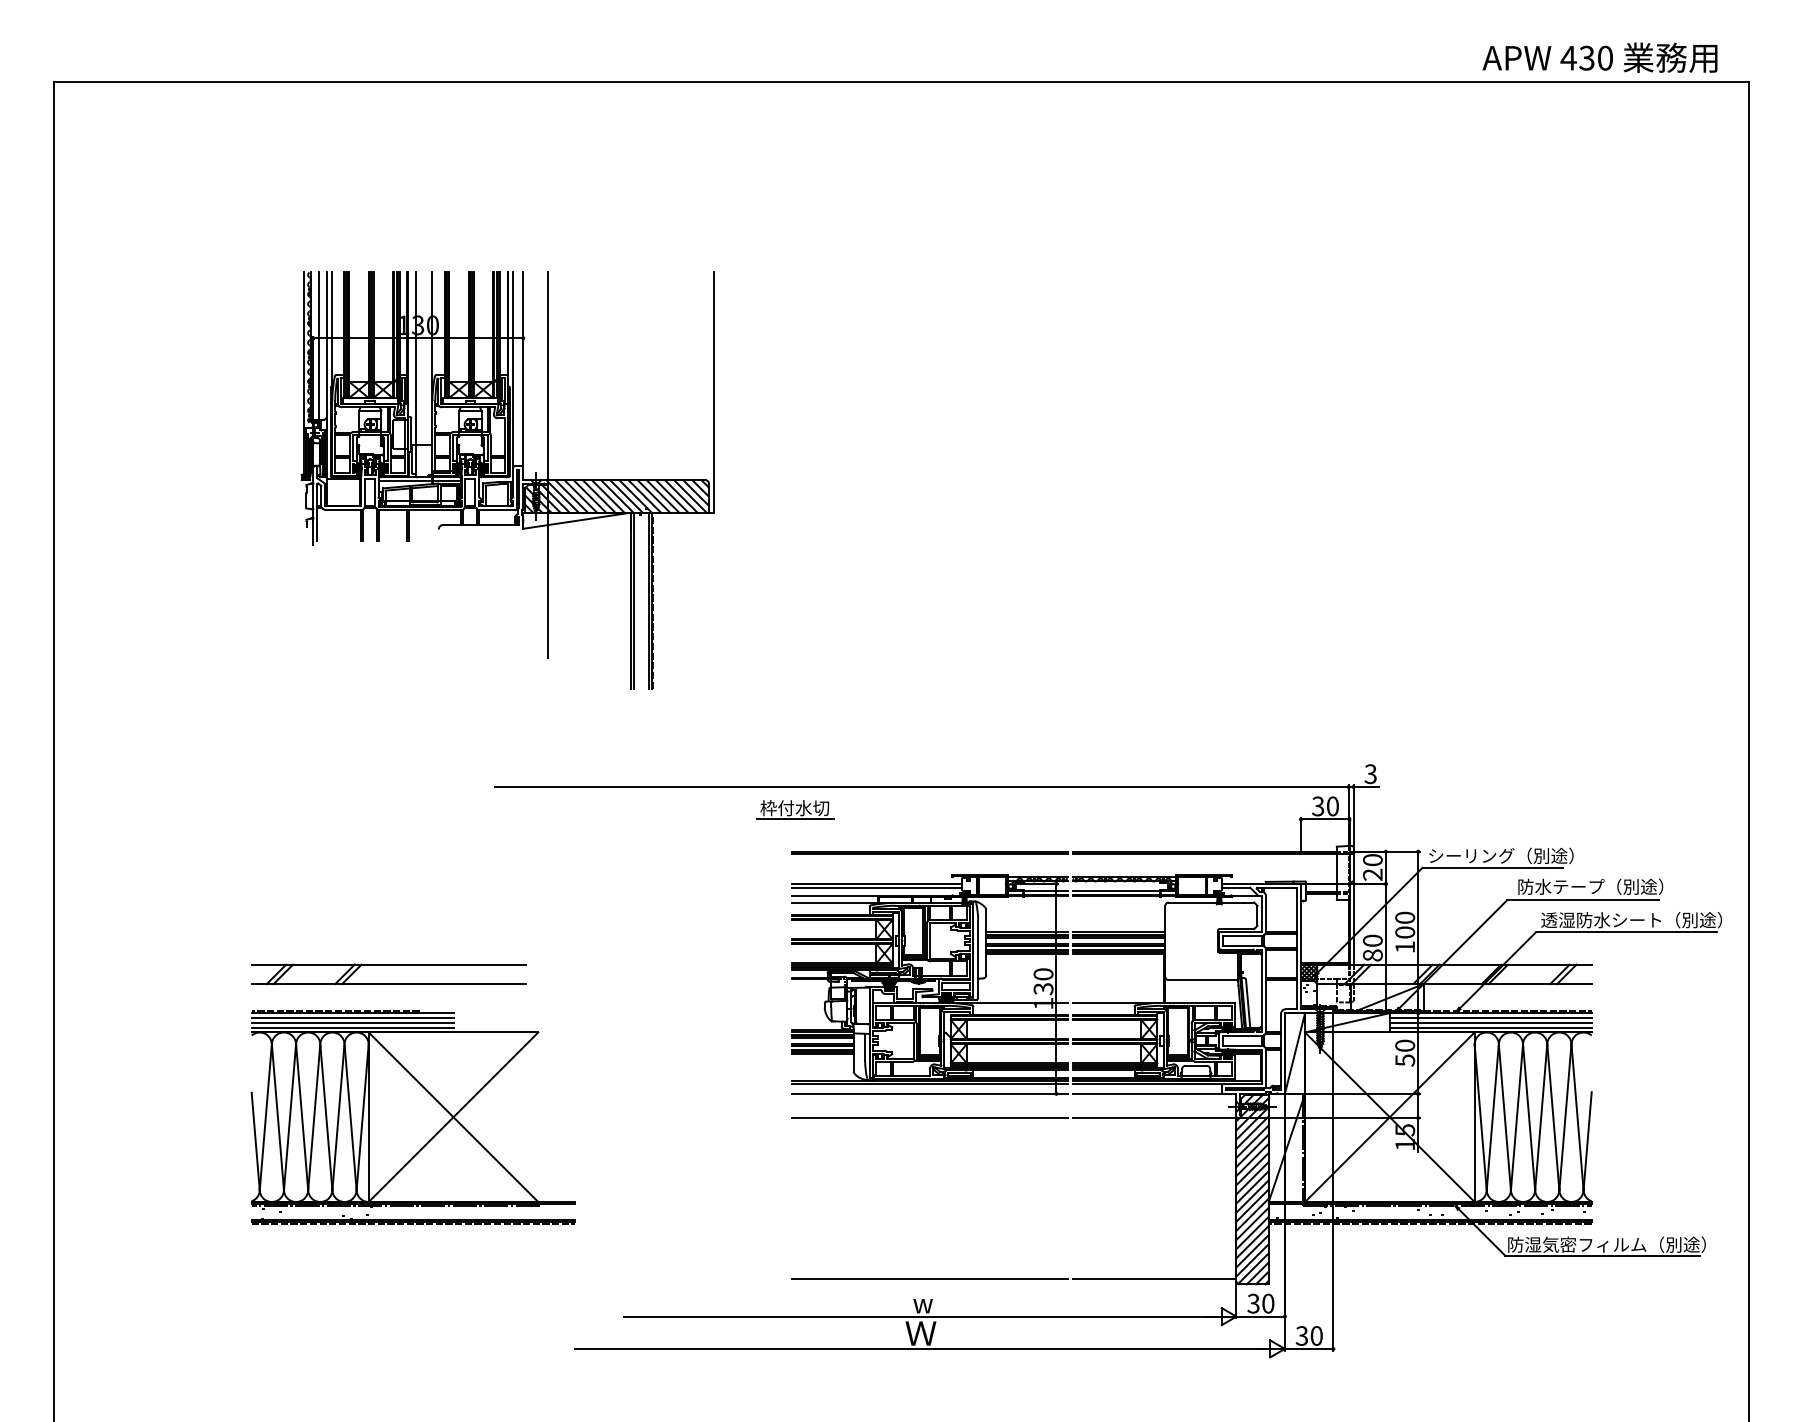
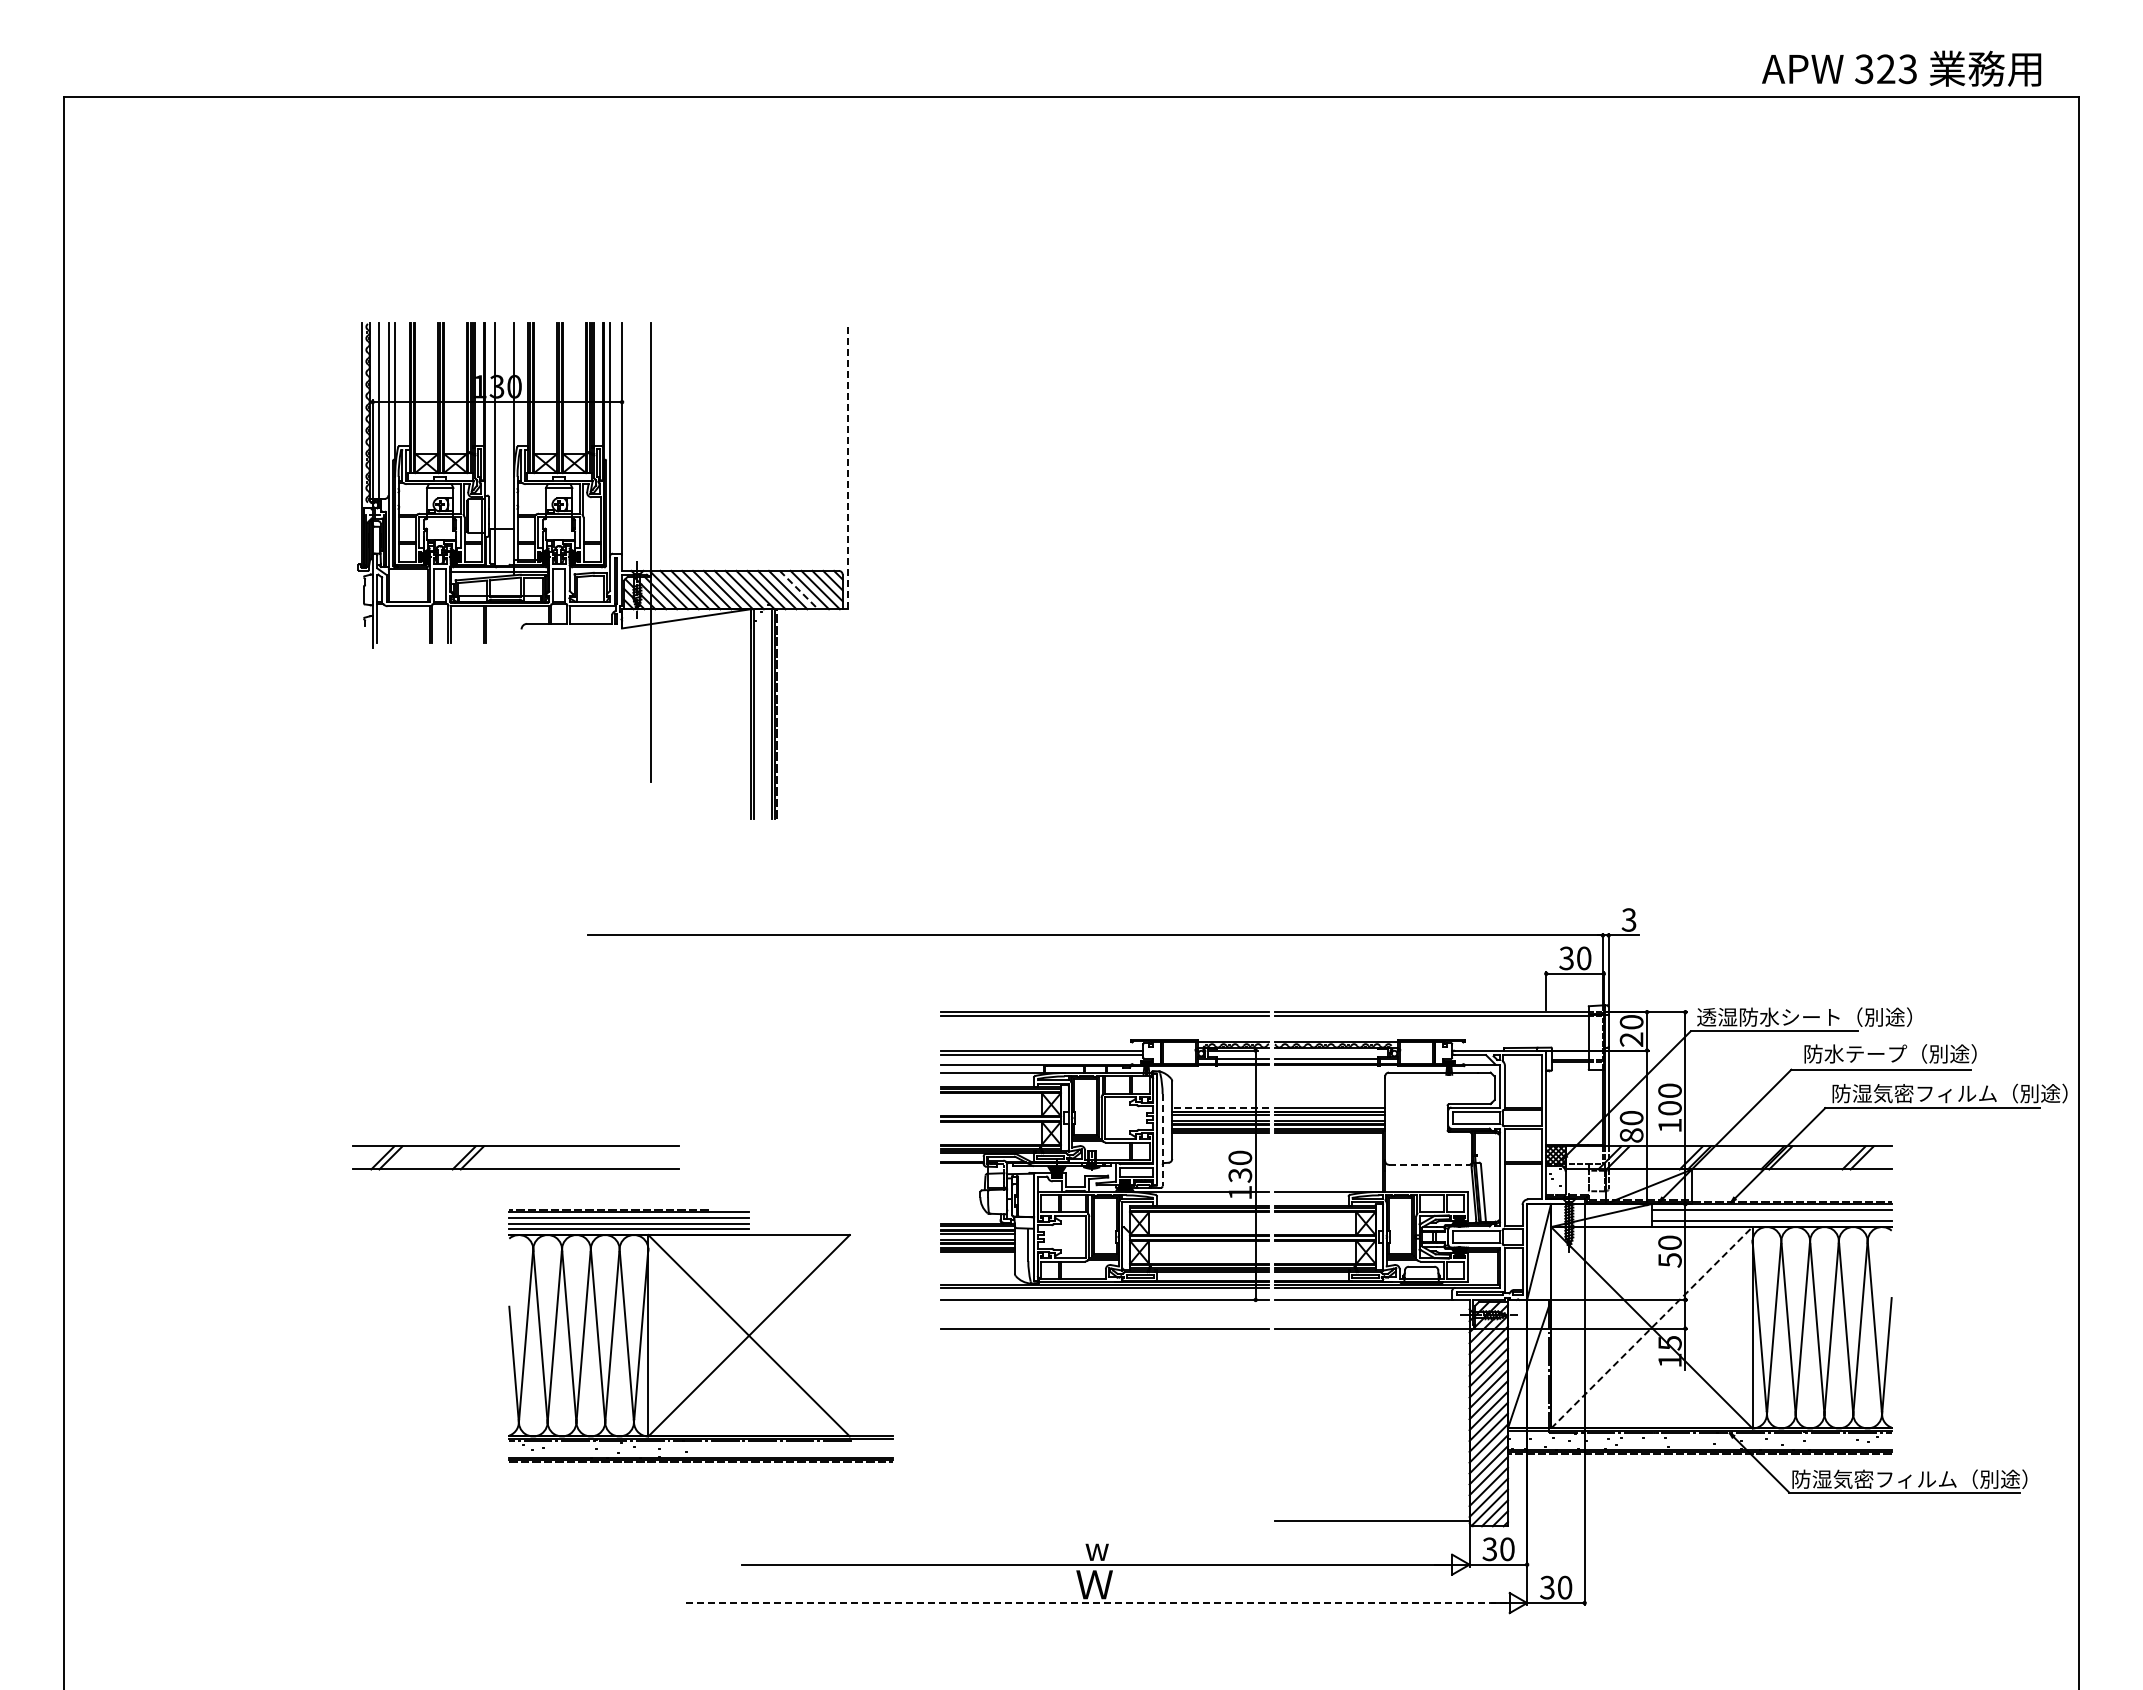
text: (1586, 58) -> (1885, 69), 430 -> 323
line: (713, 392) -> (848, 466), solid -> dashed
line: (672, 496) -> (799, 590), solid -> dashed
part: (795, 809) -> (945, 962), removed
text: (1518, 855) -> (1804, 1016), シーリング（別途） -> 透湿防水シート（別途）
text: (1640, 920) -> (1949, 1093), 透湿防水シート（別途） -> 防湿気密フィルム（別途）
line: (1026, 931) -> (1220, 1107), solid -> dashed
line: (978, 959) -> (1162, 1140), solid -> dashed
part: (388, 964) -> (515, 1146), moved
line: (1202, 979) -> (1429, 1164), solid -> dashed
line: (1490, 1022) -> (1771, 1215), removed
part: (412, 1117) -> (700, 1335), moved
line: (1390, 1117) -> (1652, 1327), solid -> dashed
line: (930, 1279) -> (1105, 1520), removed
line: (921, 1349) -> (1095, 1603), solid -> dashed

